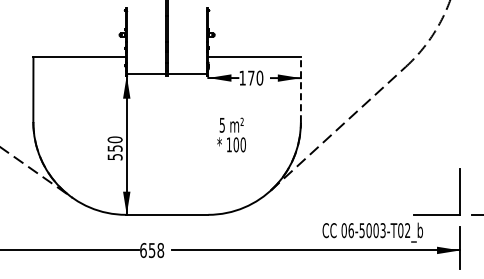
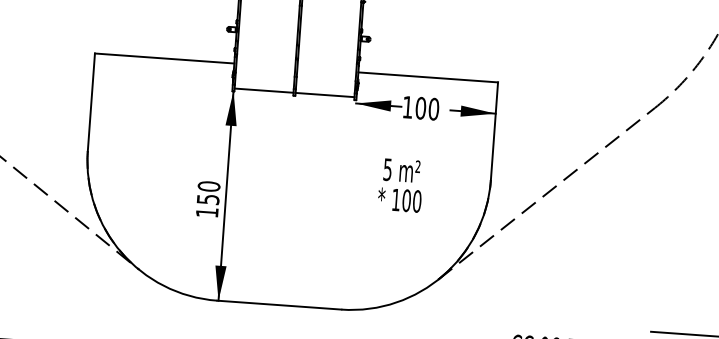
text: (251, 77) -> (421, 107), 170 -> 100
line: (300, 89) -> (493, 130), dashed -> solid
text: (231, 134) -> (400, 184), moved
text: (114, 157) -> (206, 213), 550 -> 150

